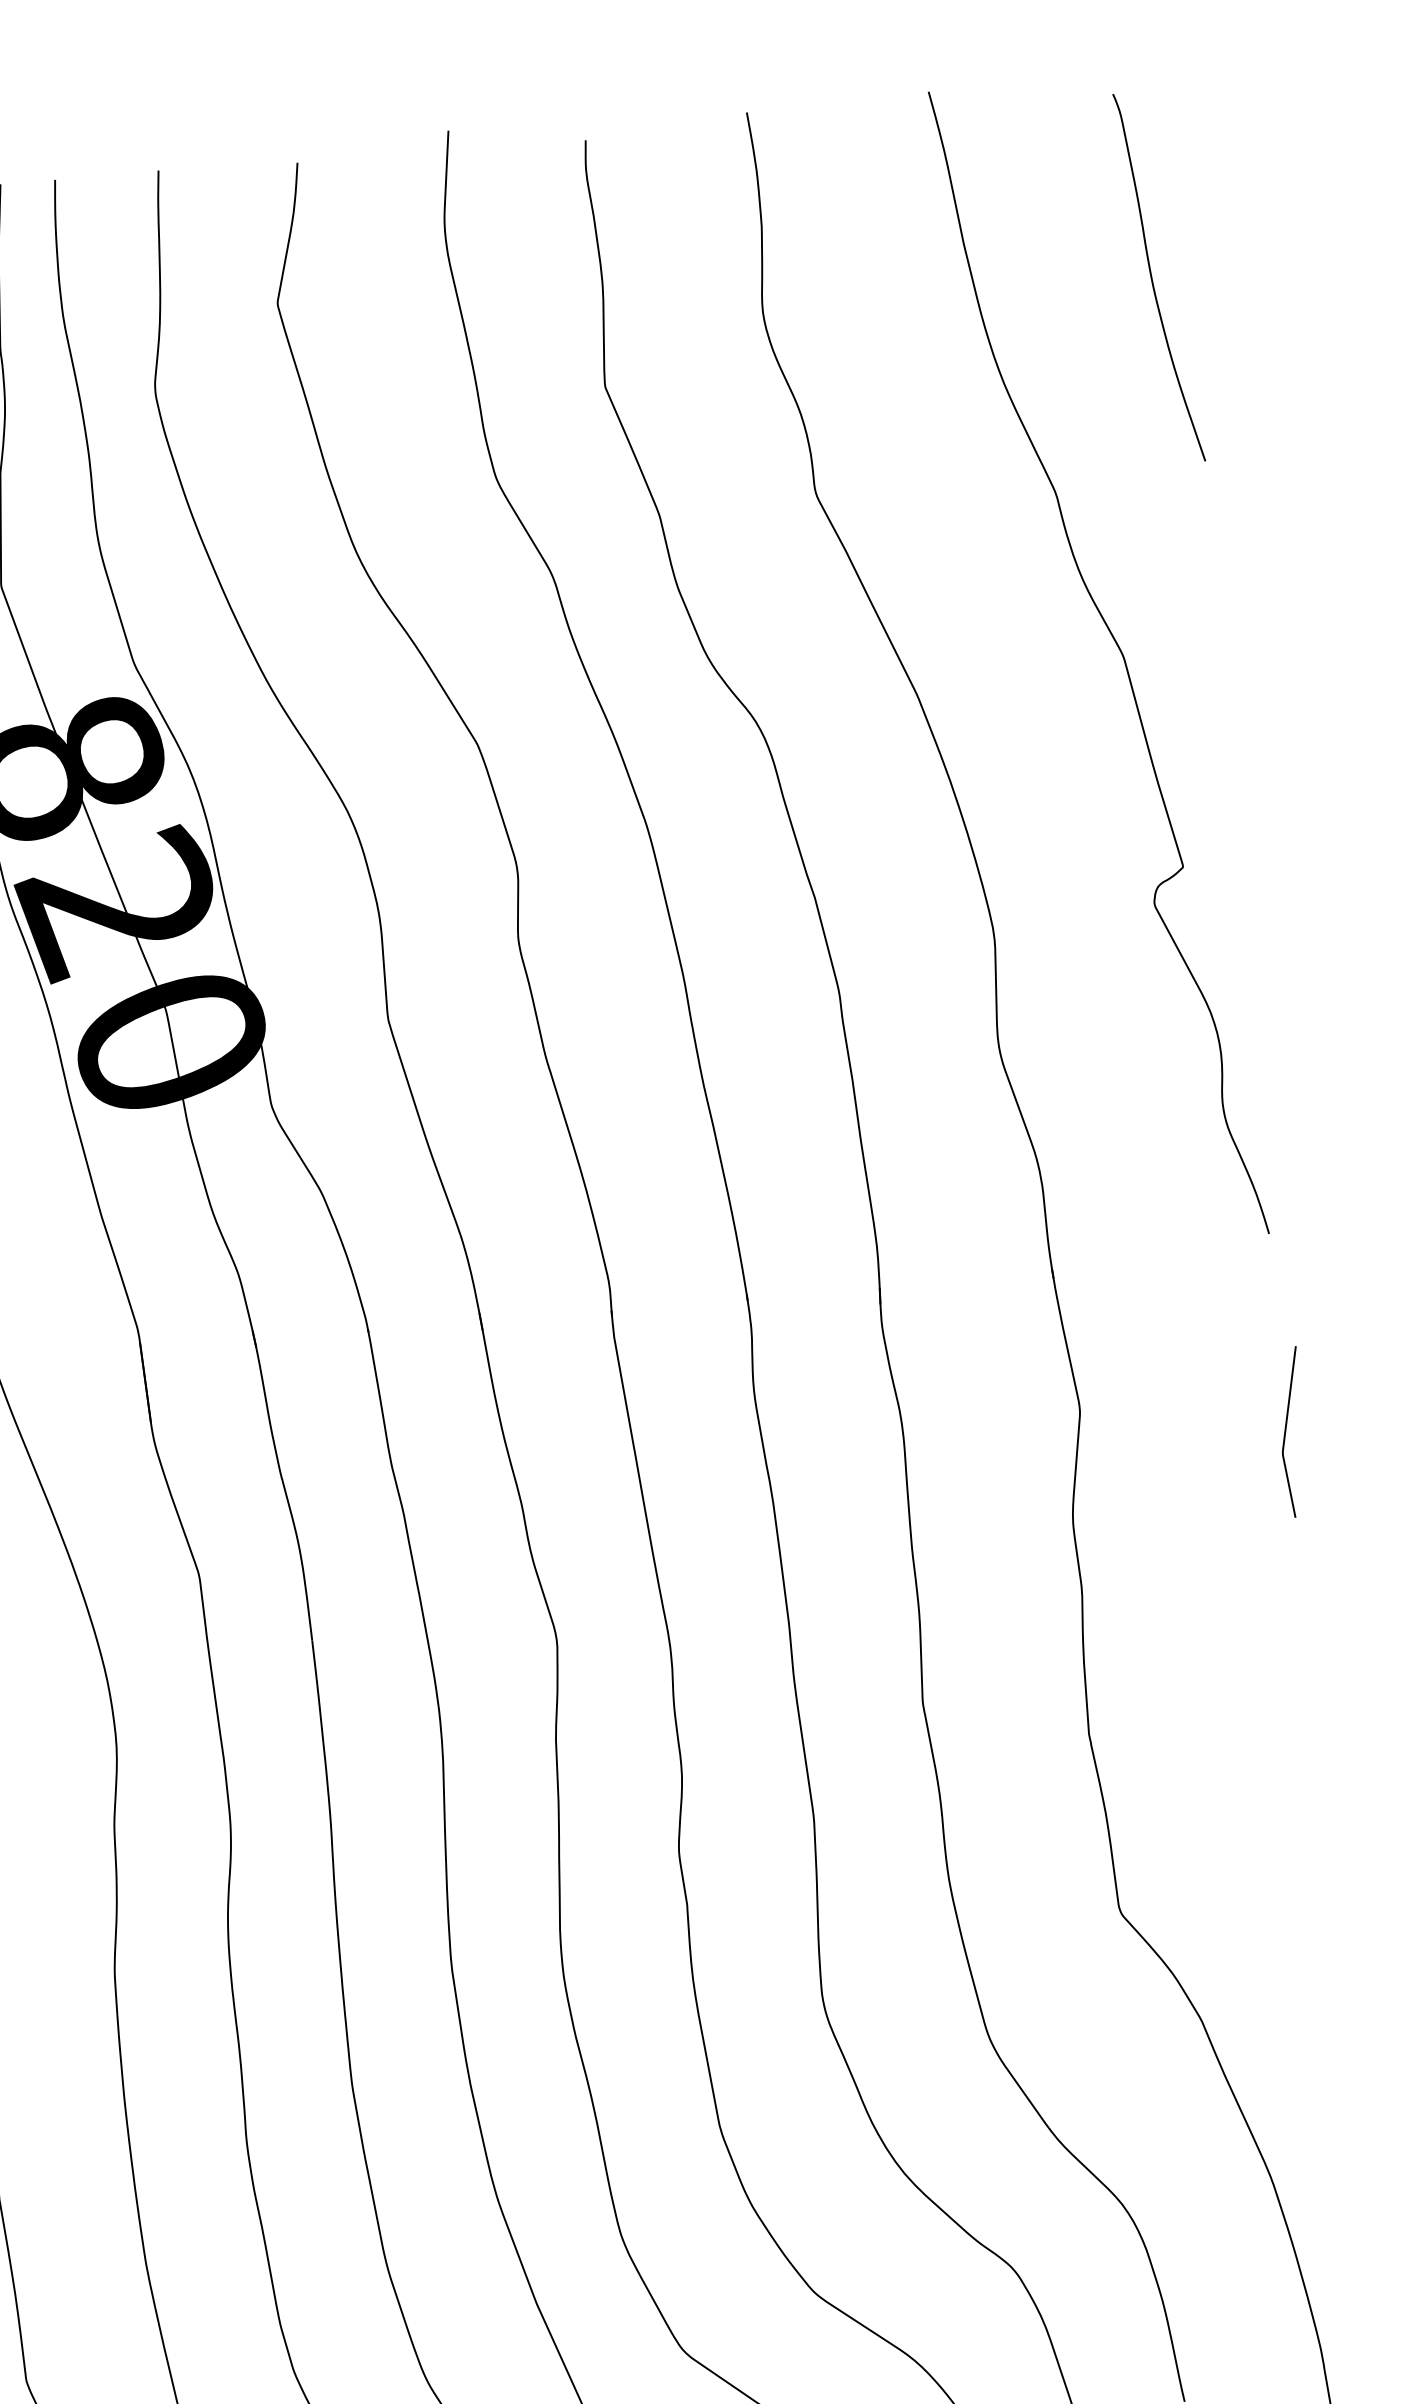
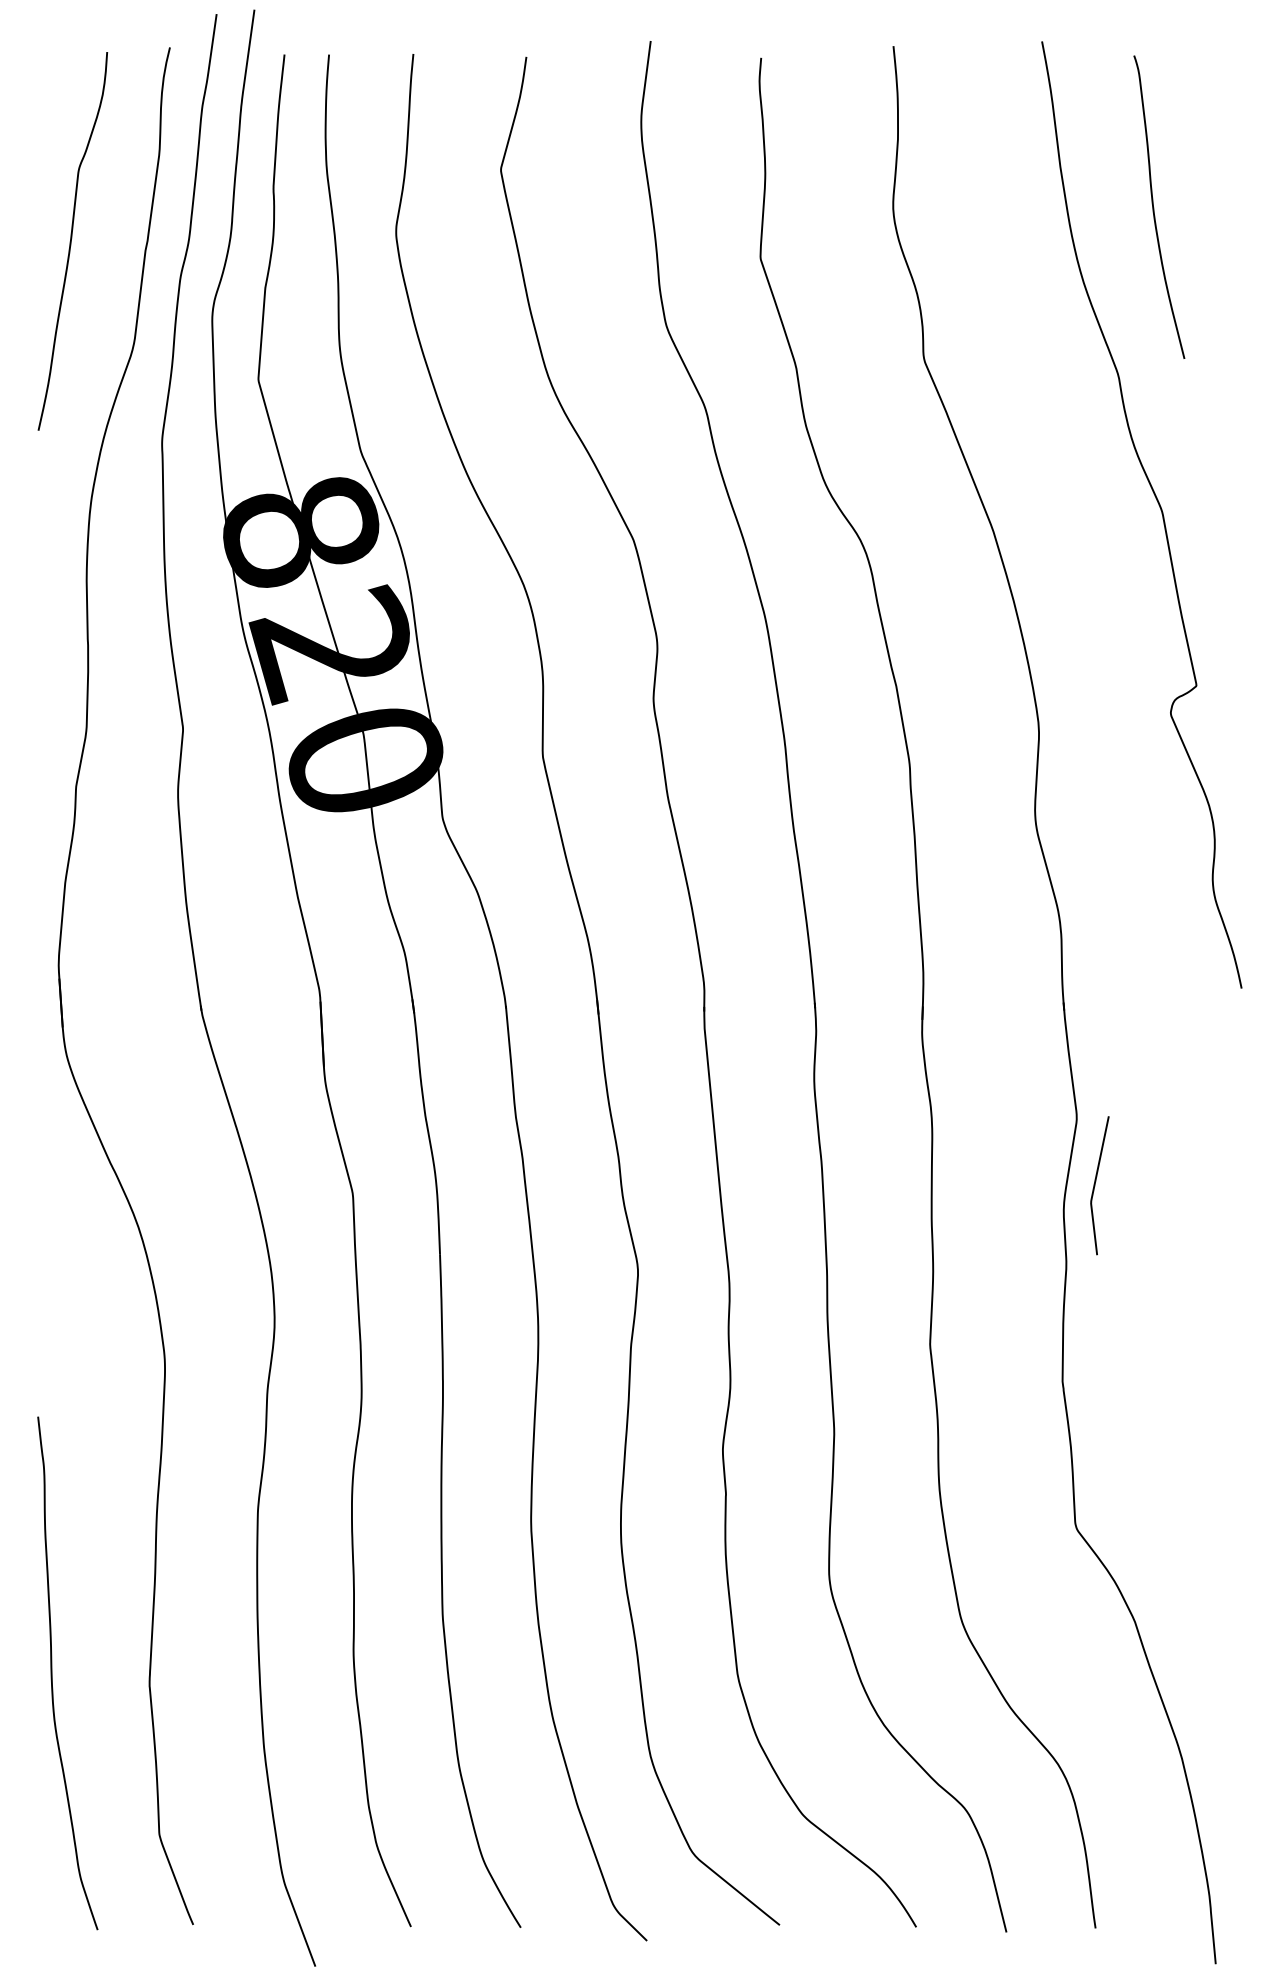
curve: (1153, 278) -> (1154, 207), moved
curve: (1286, 1432) -> (1095, 1185), moved

